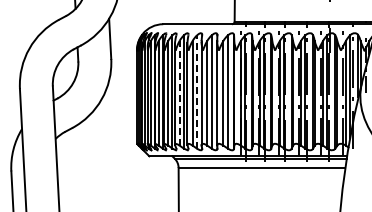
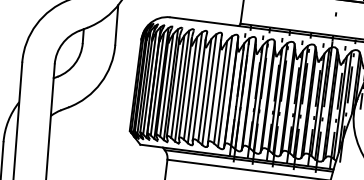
line: (179, 92) -> (177, 86), dashed -> solid
line: (197, 92) -> (195, 88), dashed -> solid

